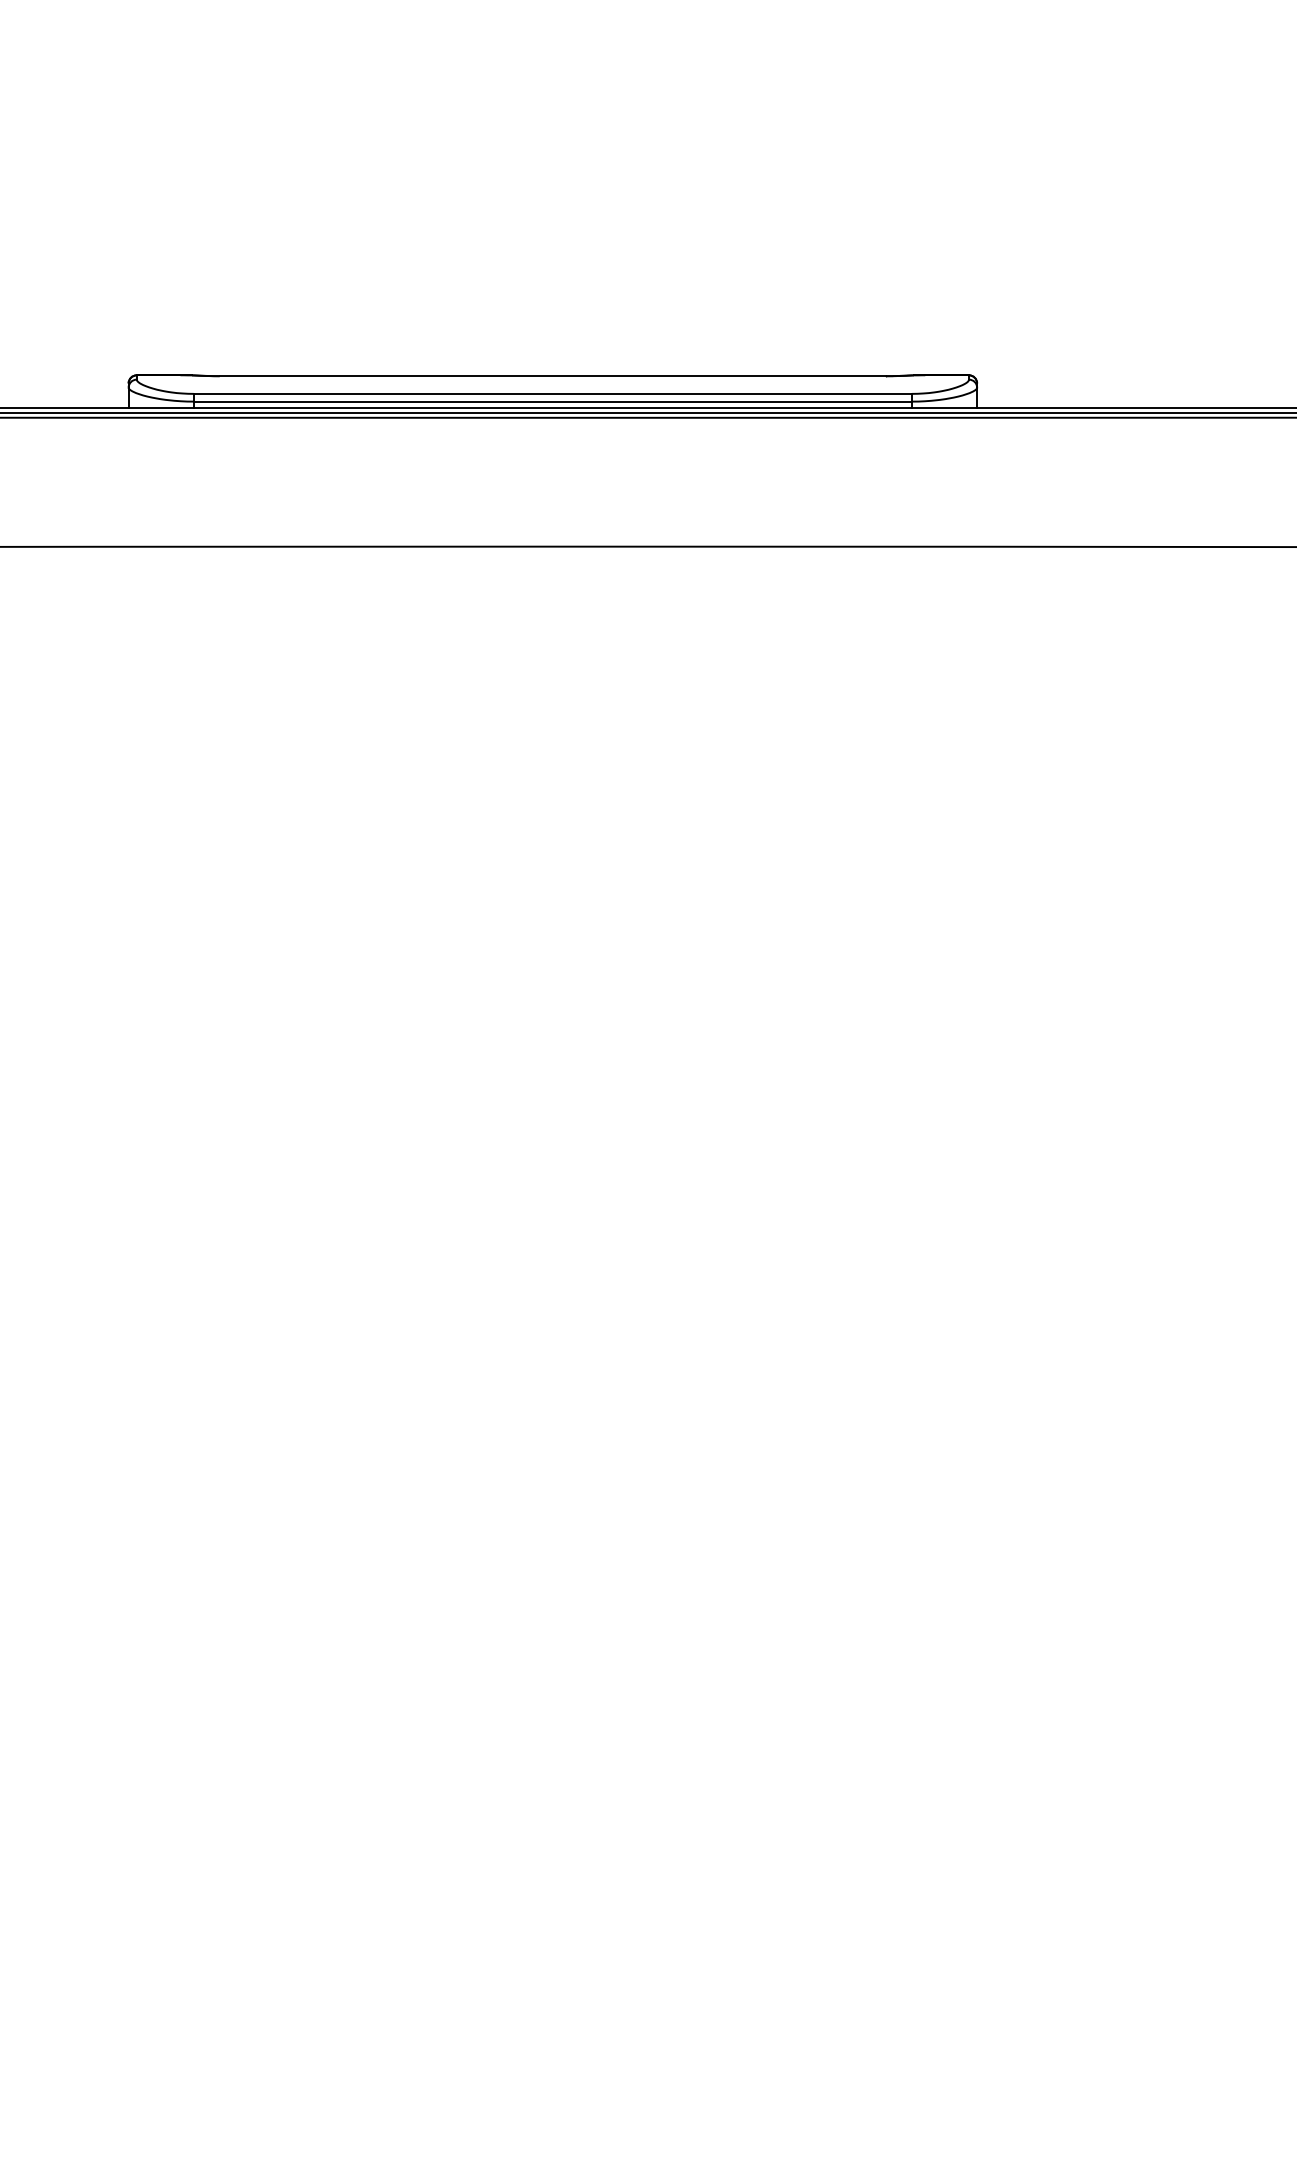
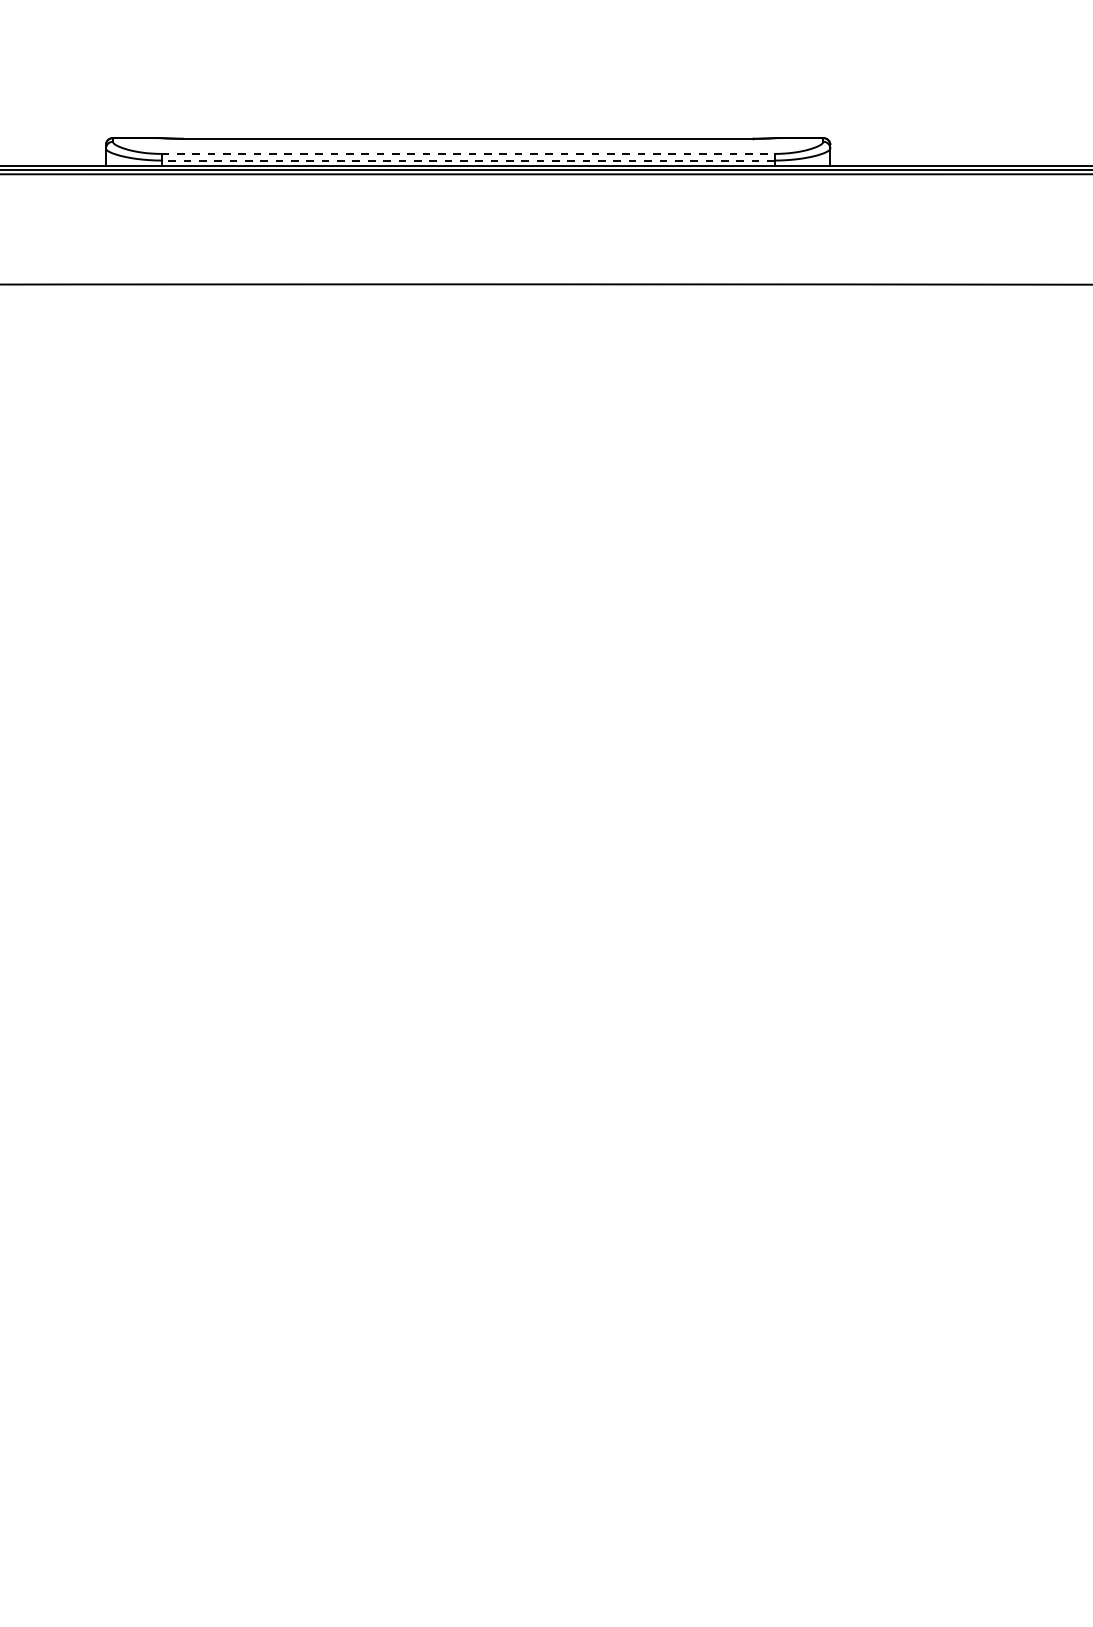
line: (553, 393) -> (468, 153), solid -> dashed
line: (552, 401) -> (467, 160), solid -> dashed

